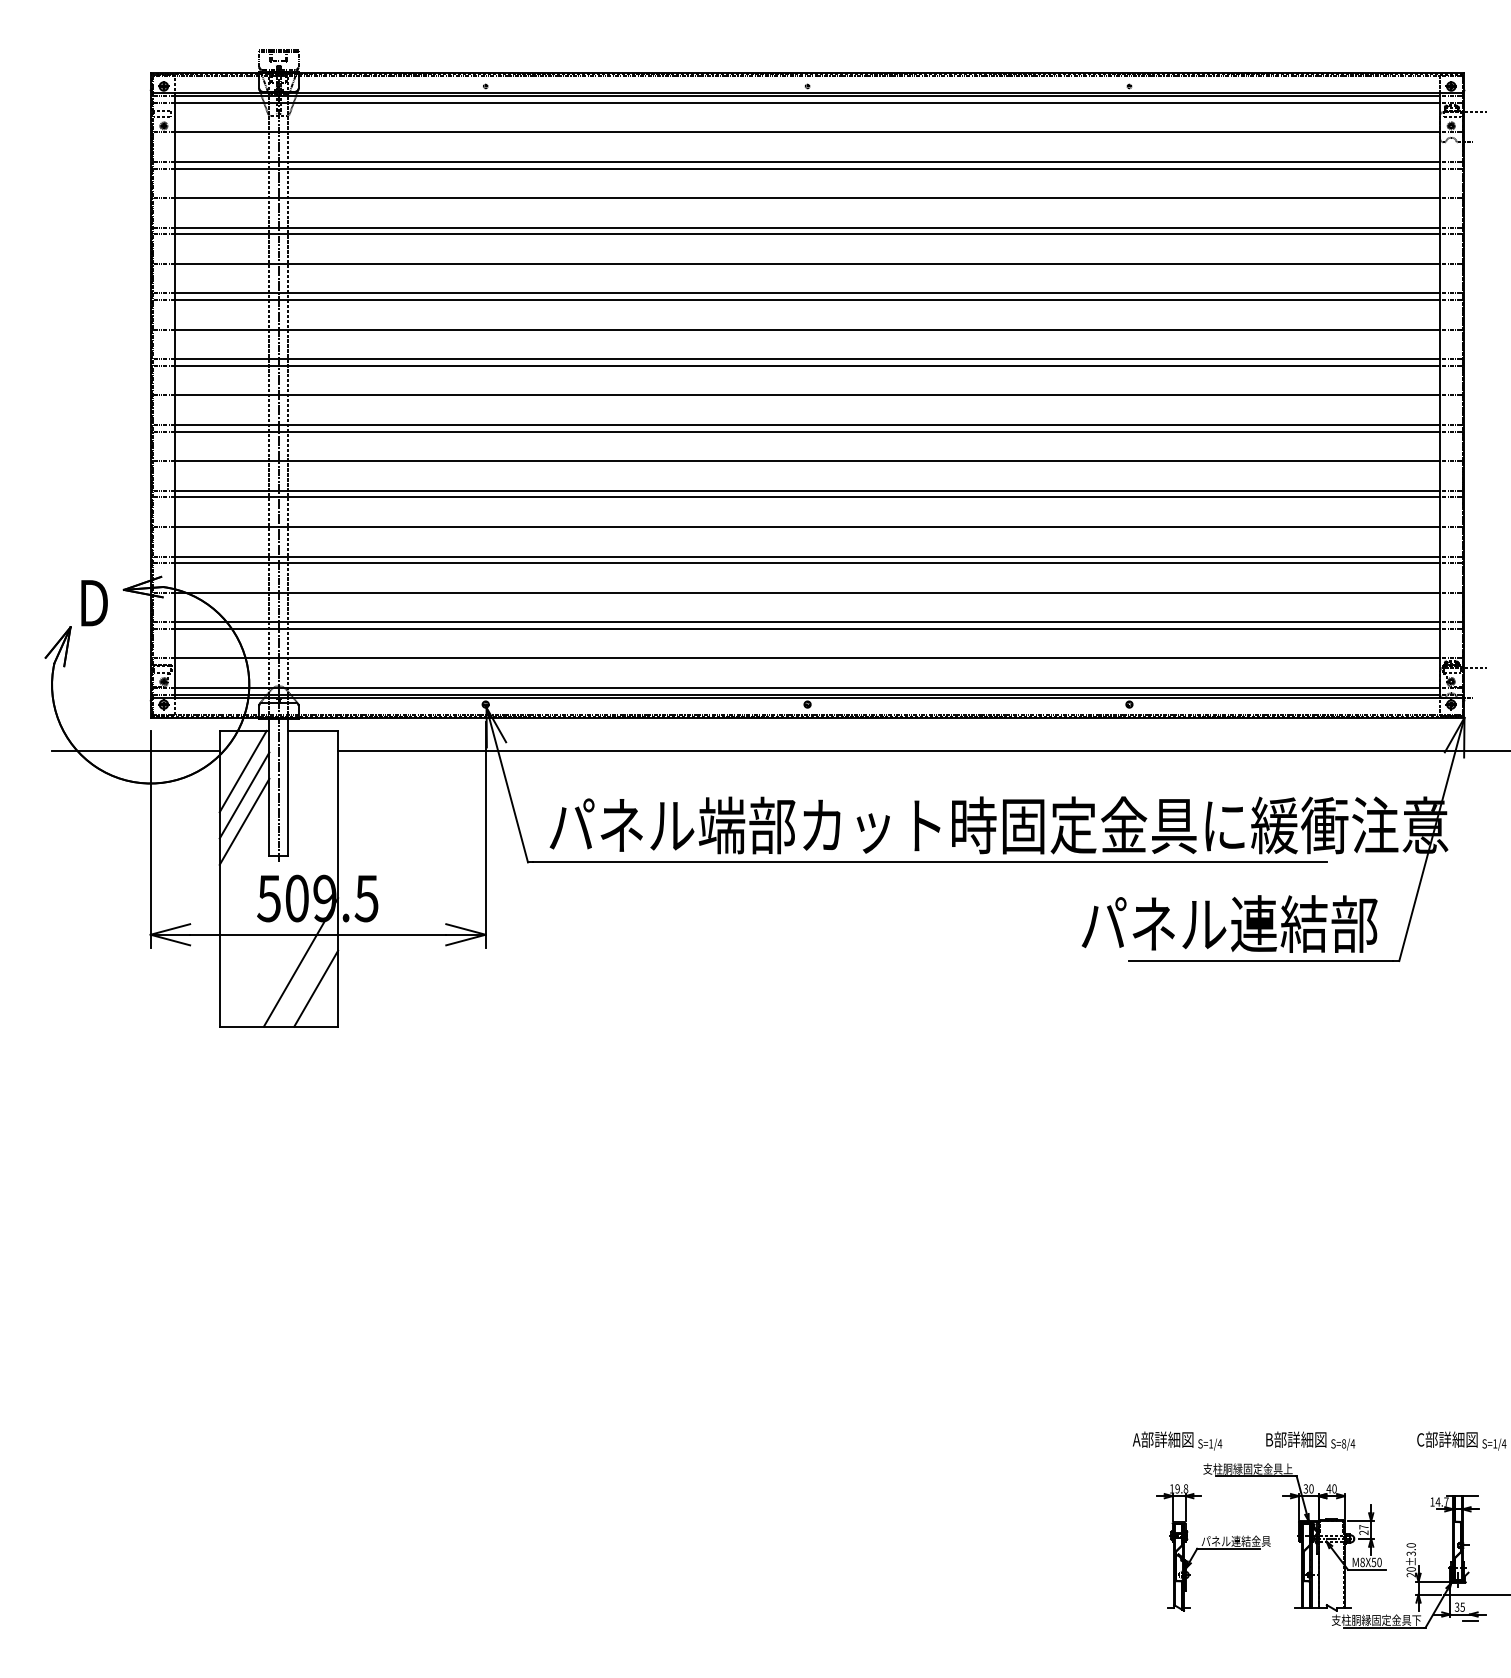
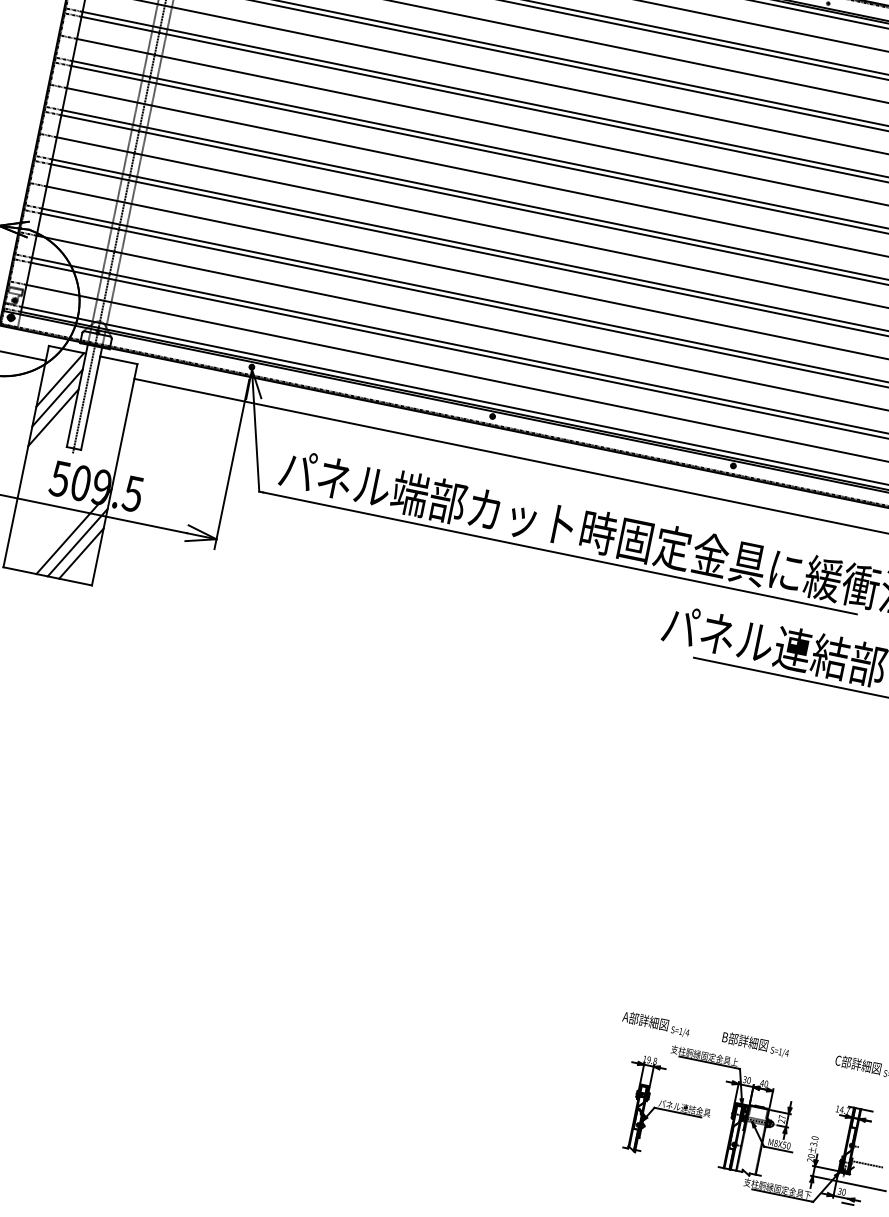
line: (308, 975) -> (77, 542), added
text: (1344, 1443) -> (780, 1051), S=8/4 -> S=1/4
line: (1484, 1565) -> (866, 1164), added
text: (1462, 1606) -> (844, 1191), 35 -> 30

